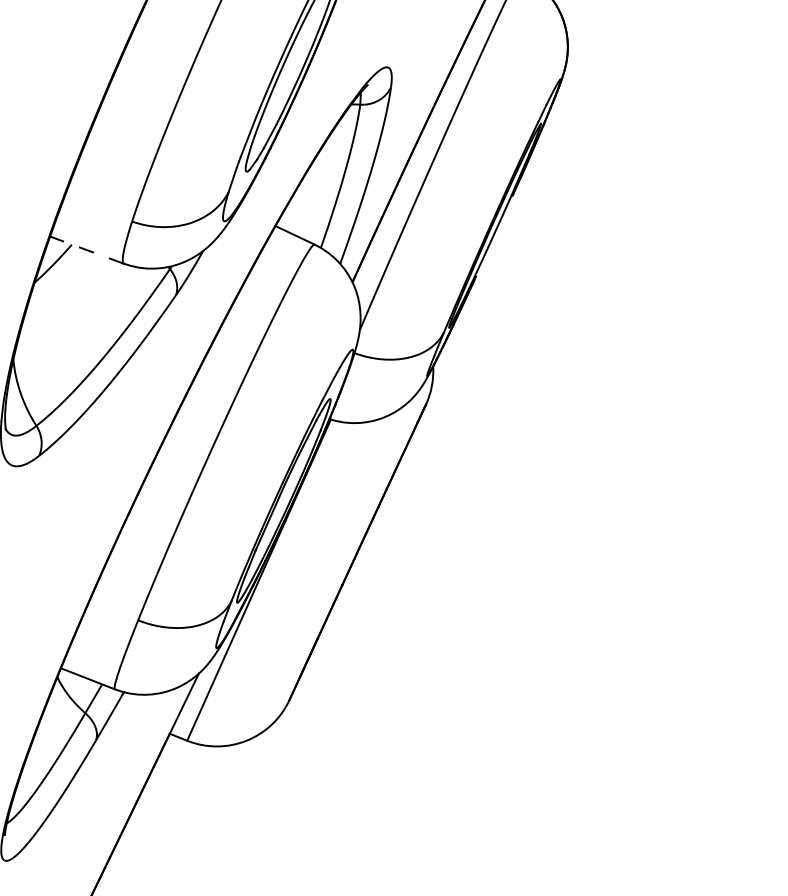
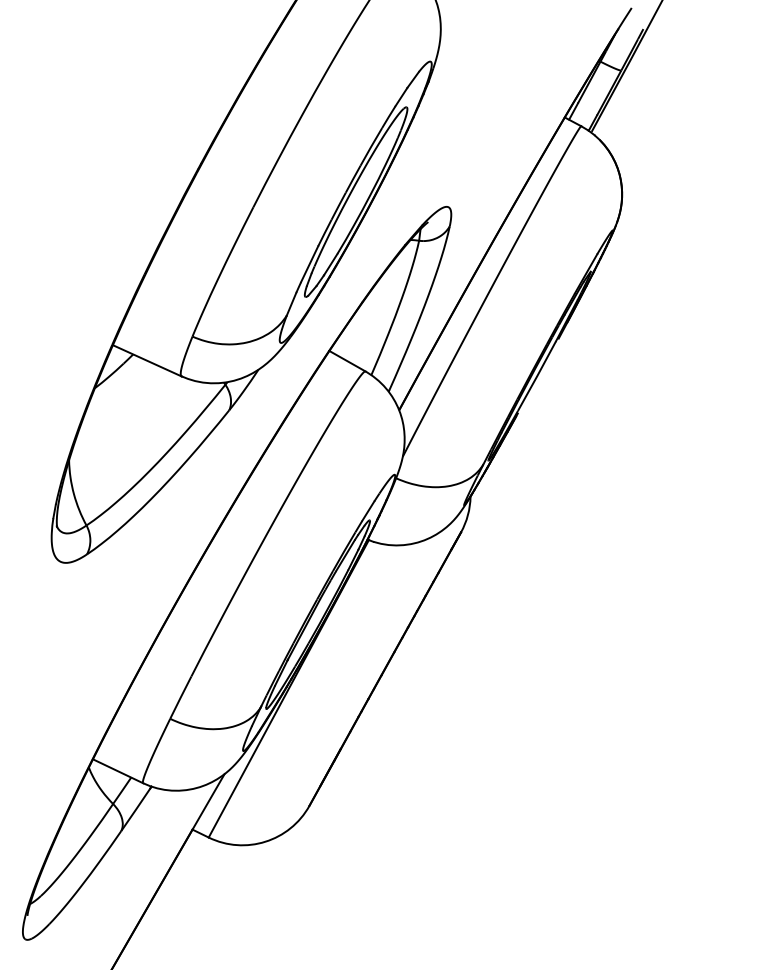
line: (87, 249) -> (147, 360), dashed -> solid

